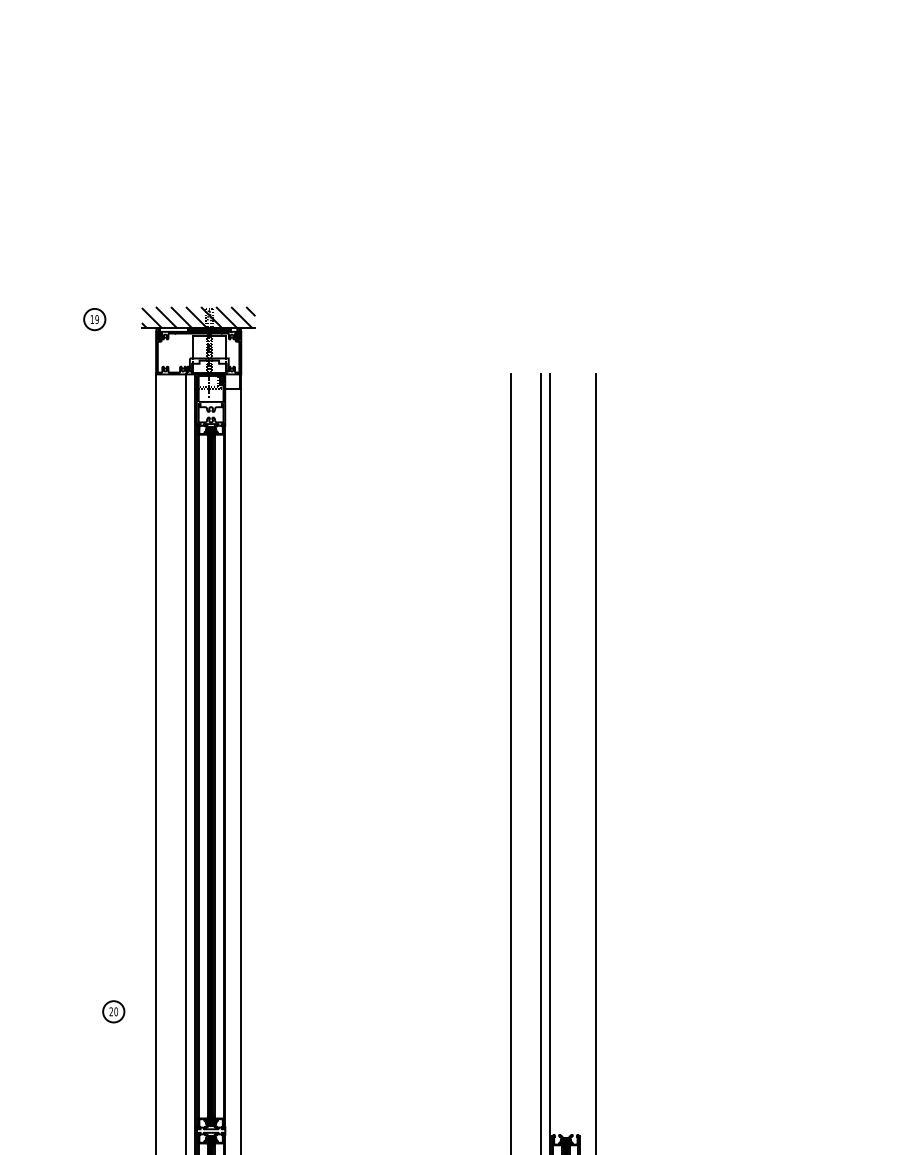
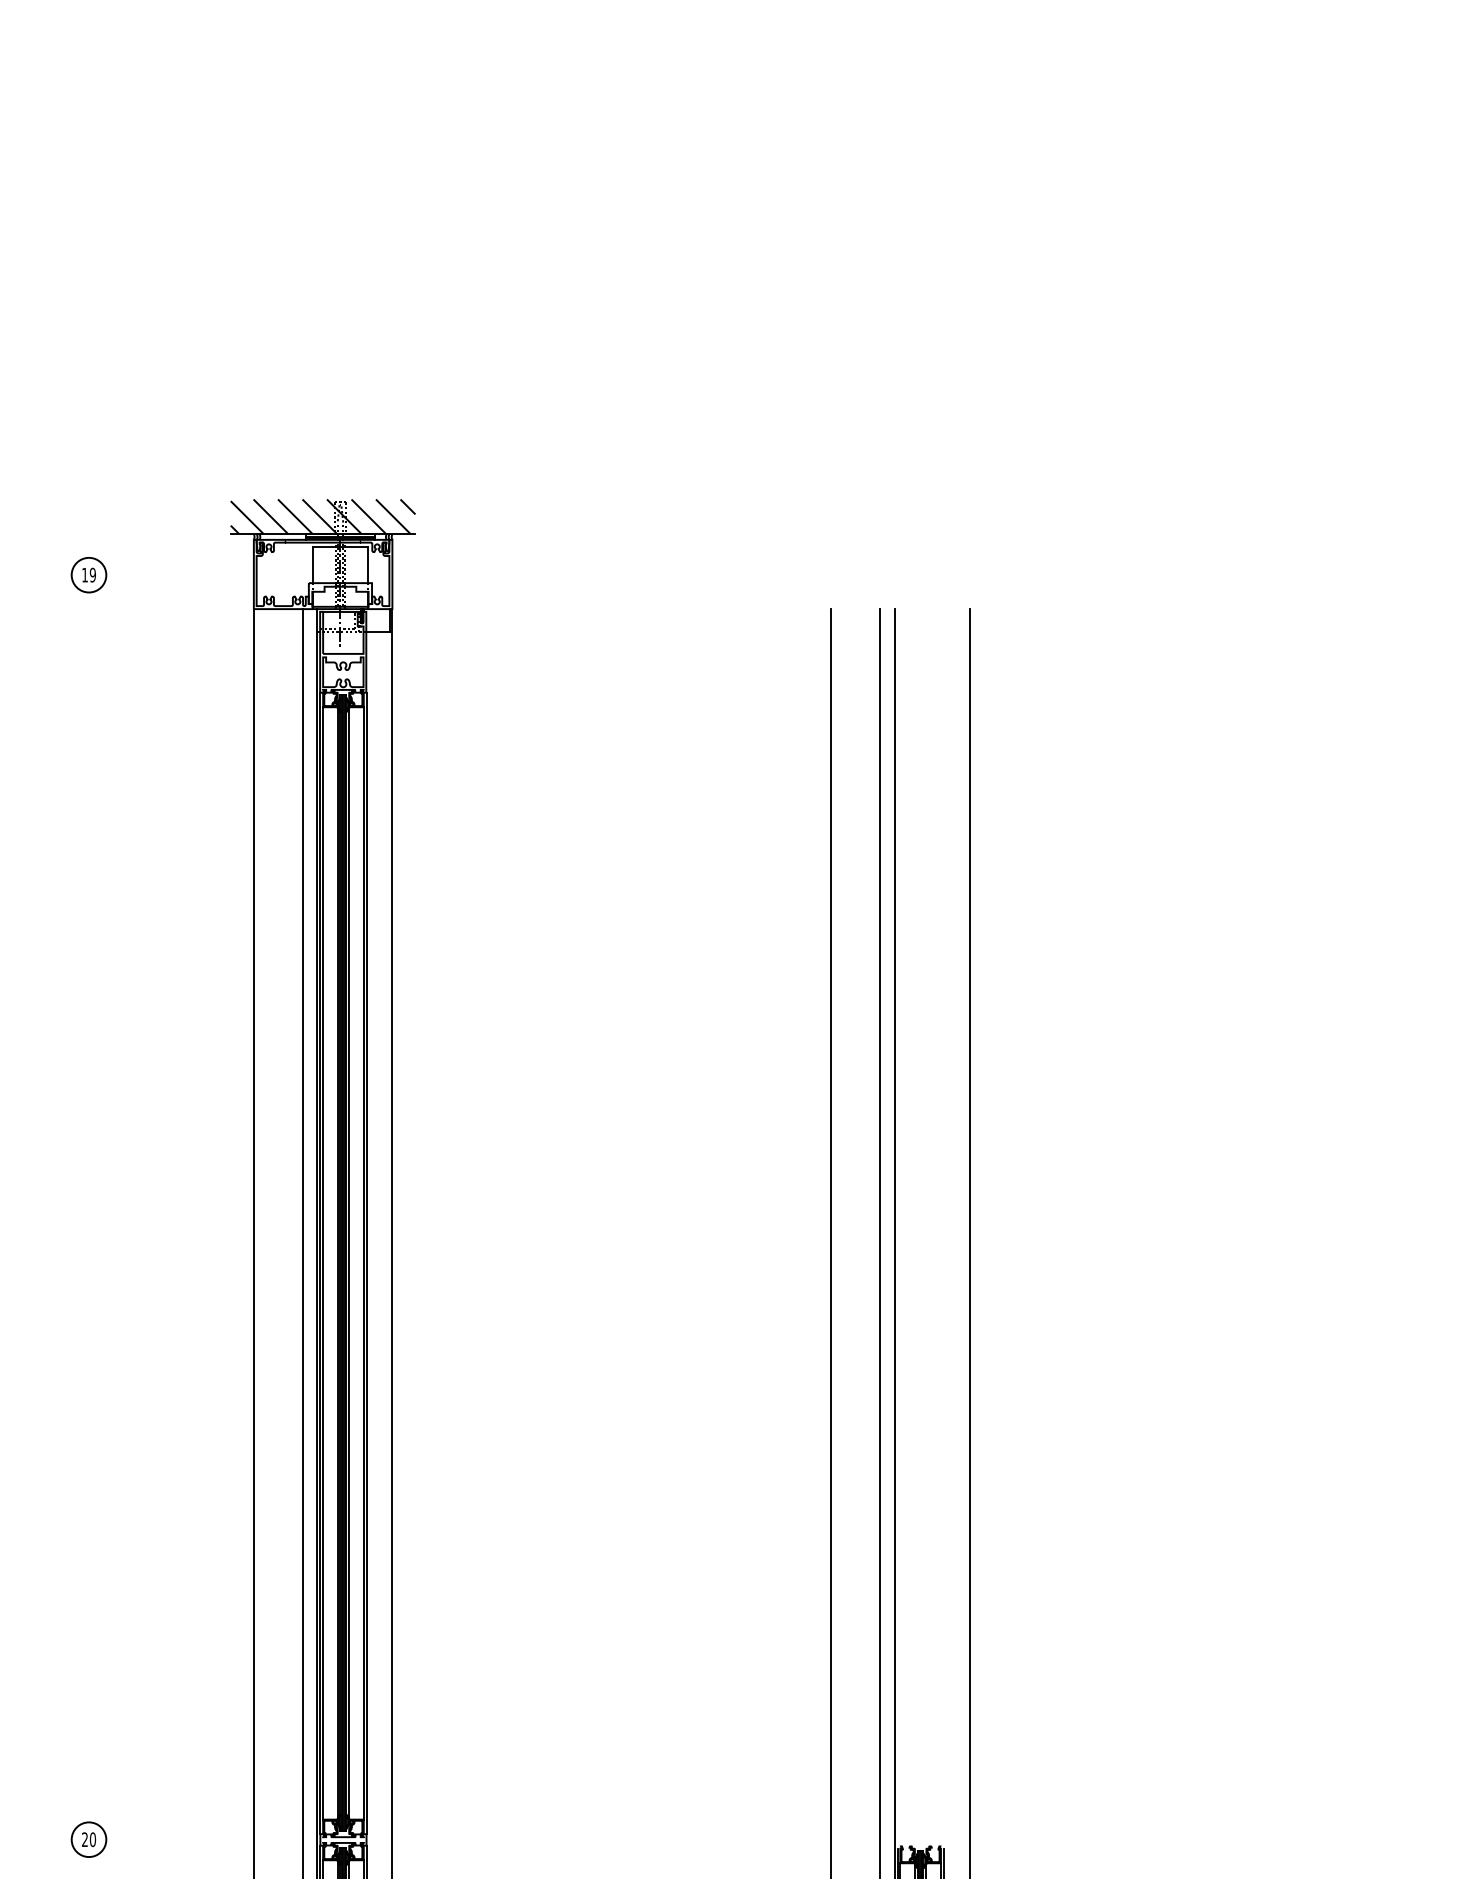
part: (94, 319) -> (88, 575), moved
part: (113, 1011) -> (88, 1839), moved

